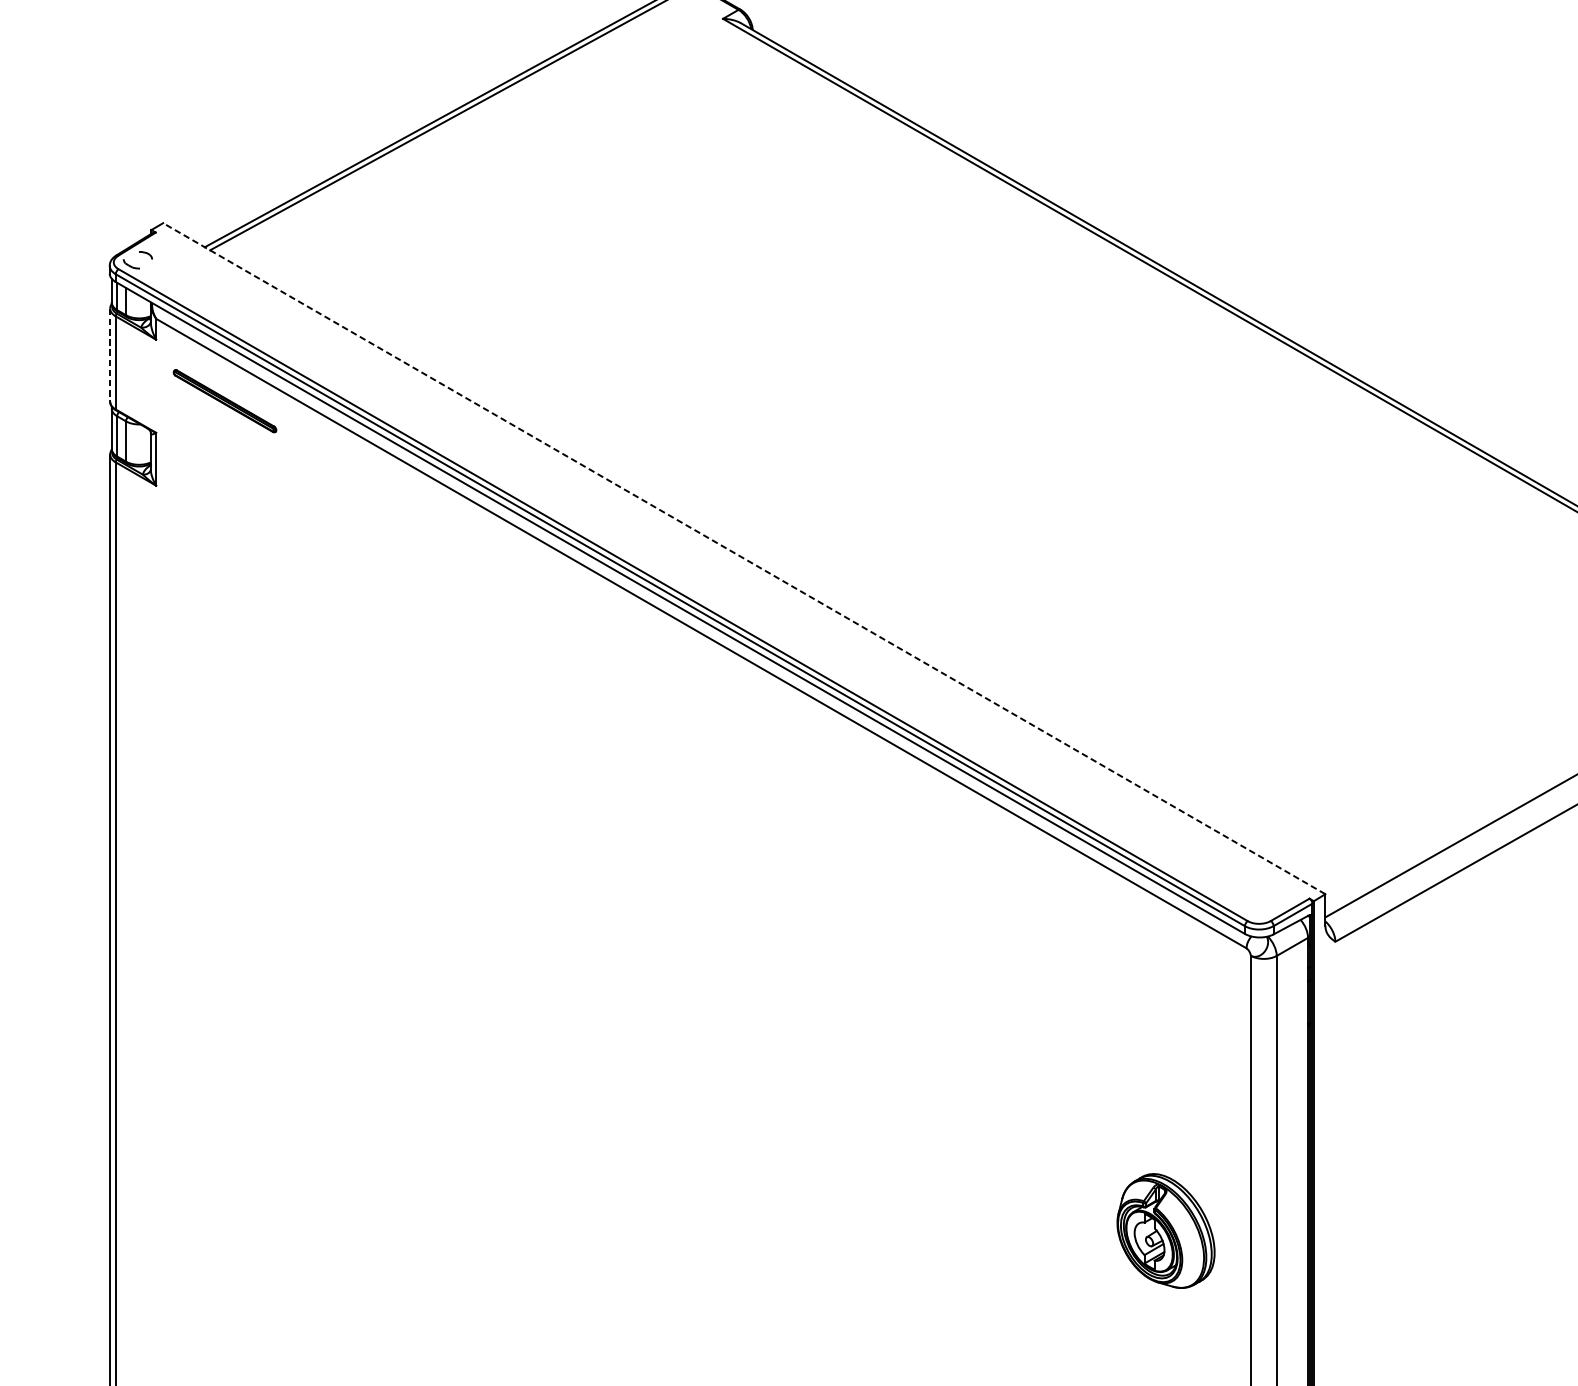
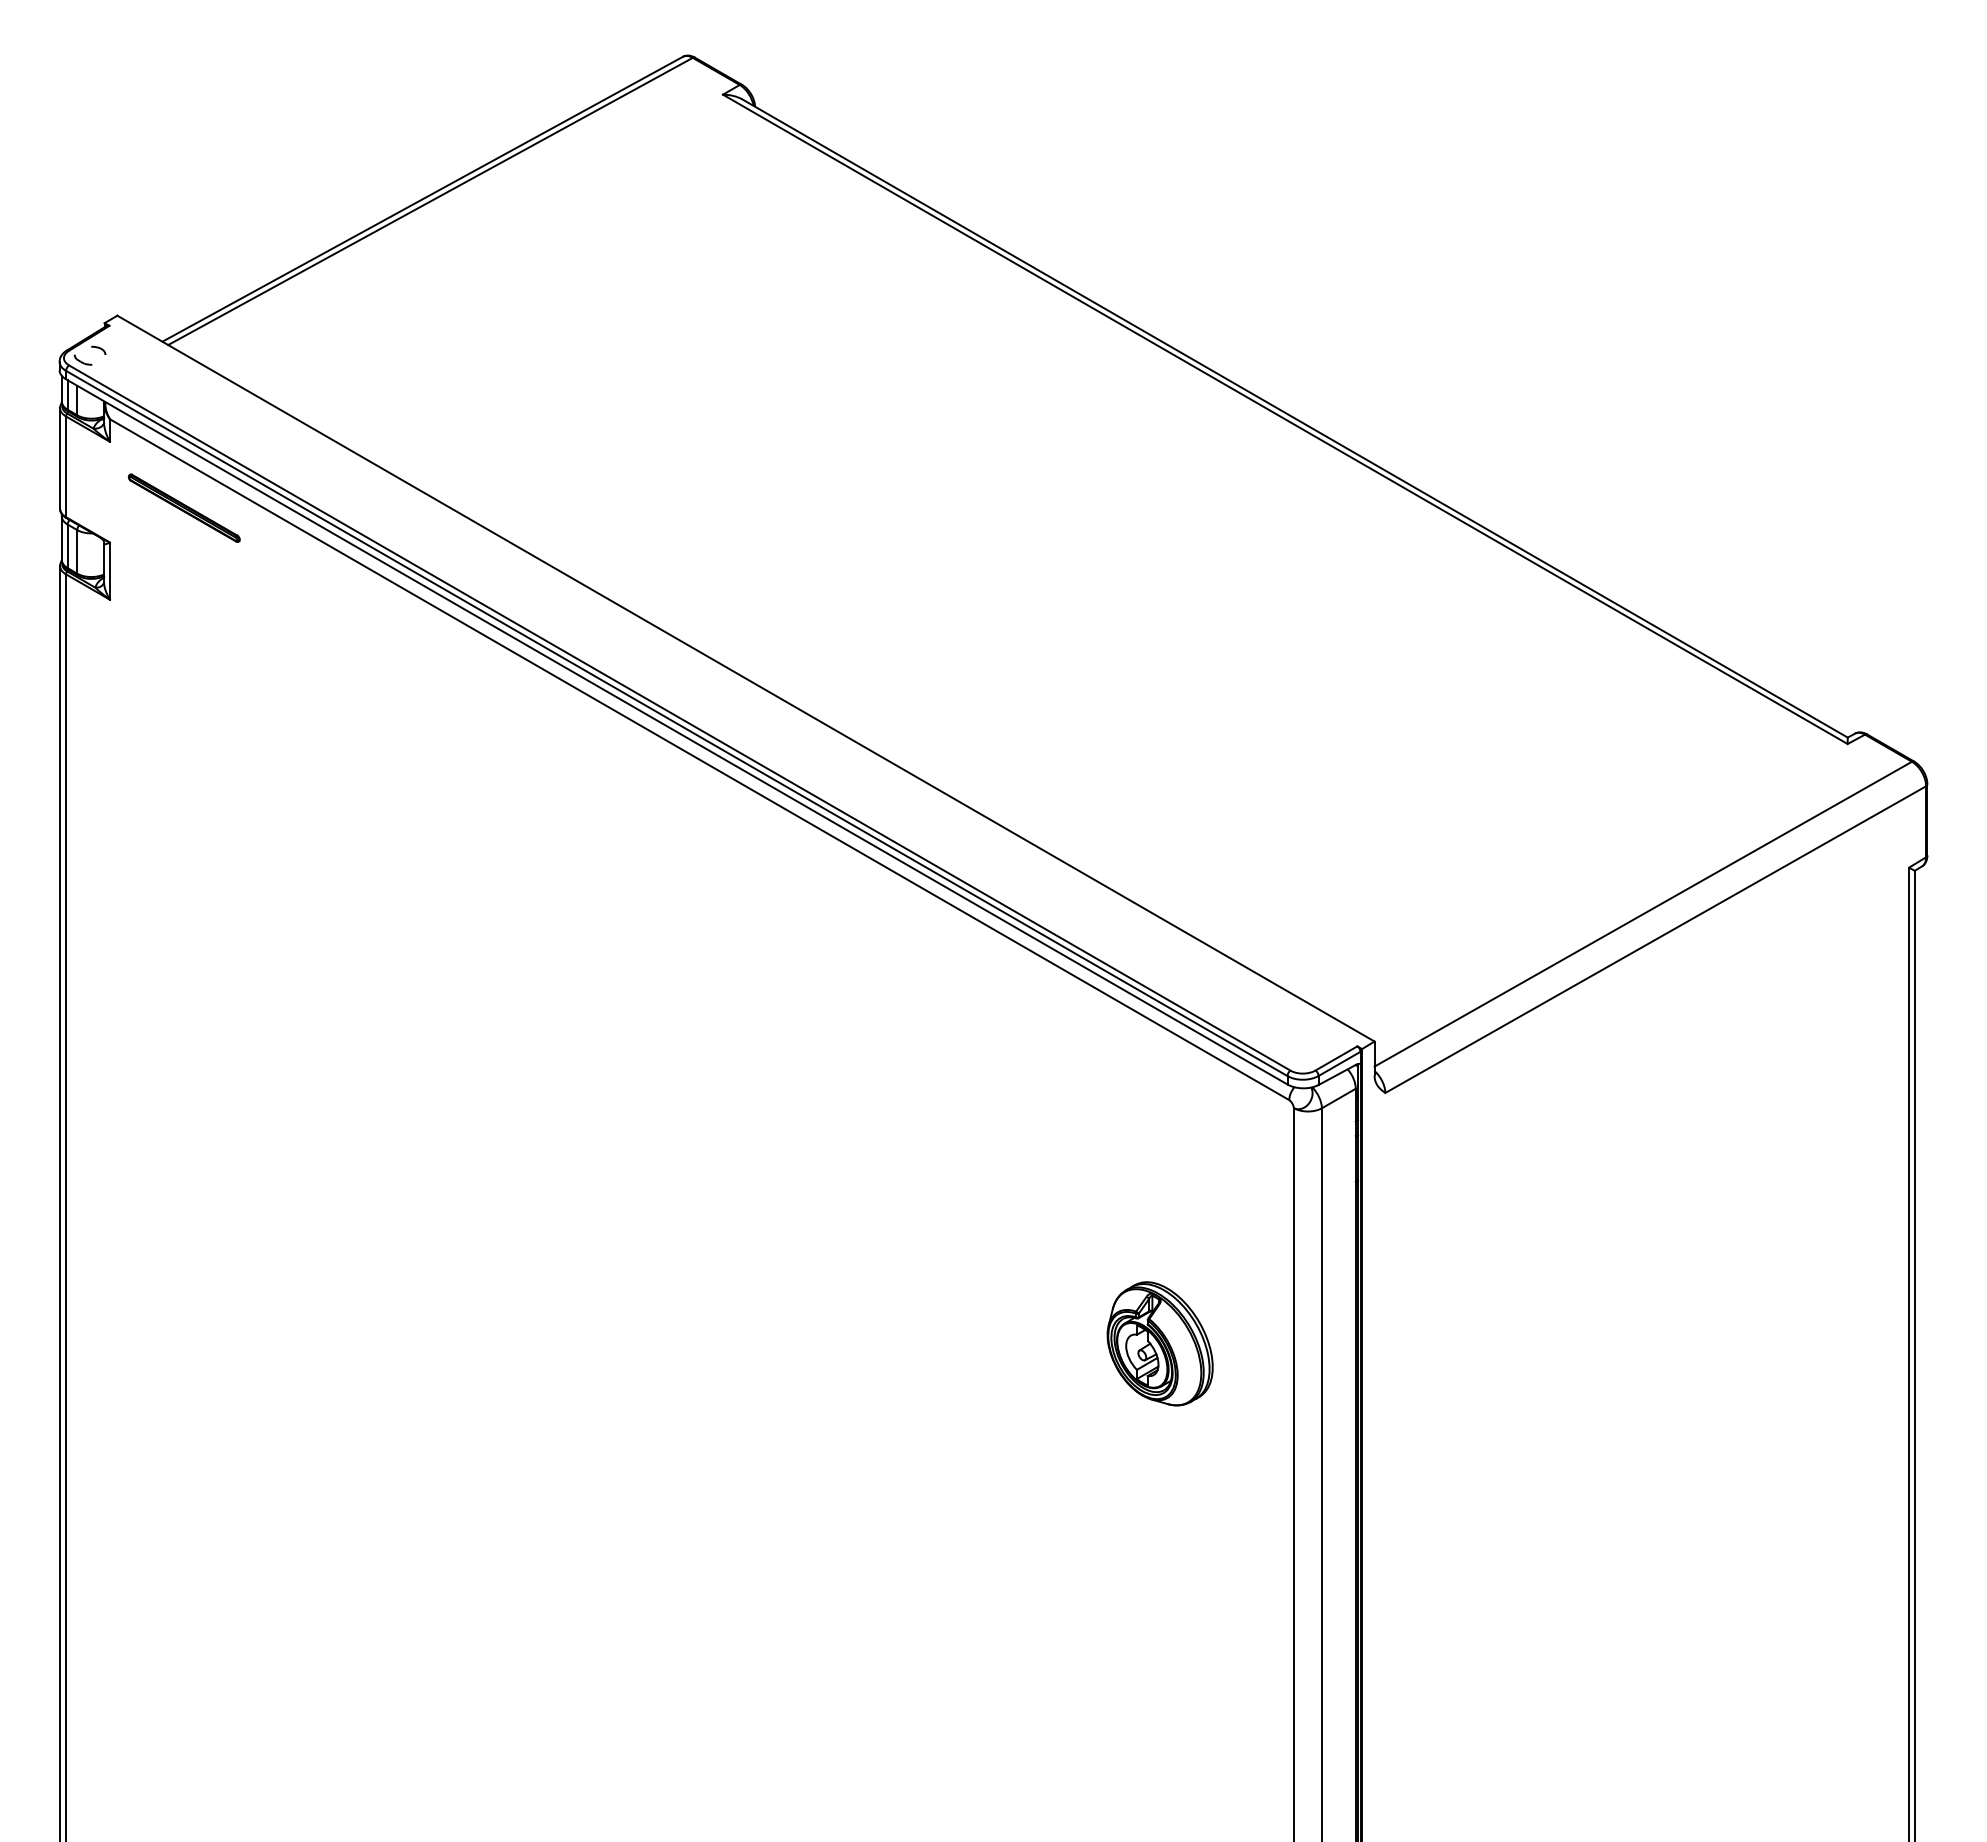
line: (110, 356) -> (60, 459), dashed -> solid
line: (743, 558) -> (745, 678), dashed -> solid
part: (1165, 1230) -> (1159, 1343), moved

